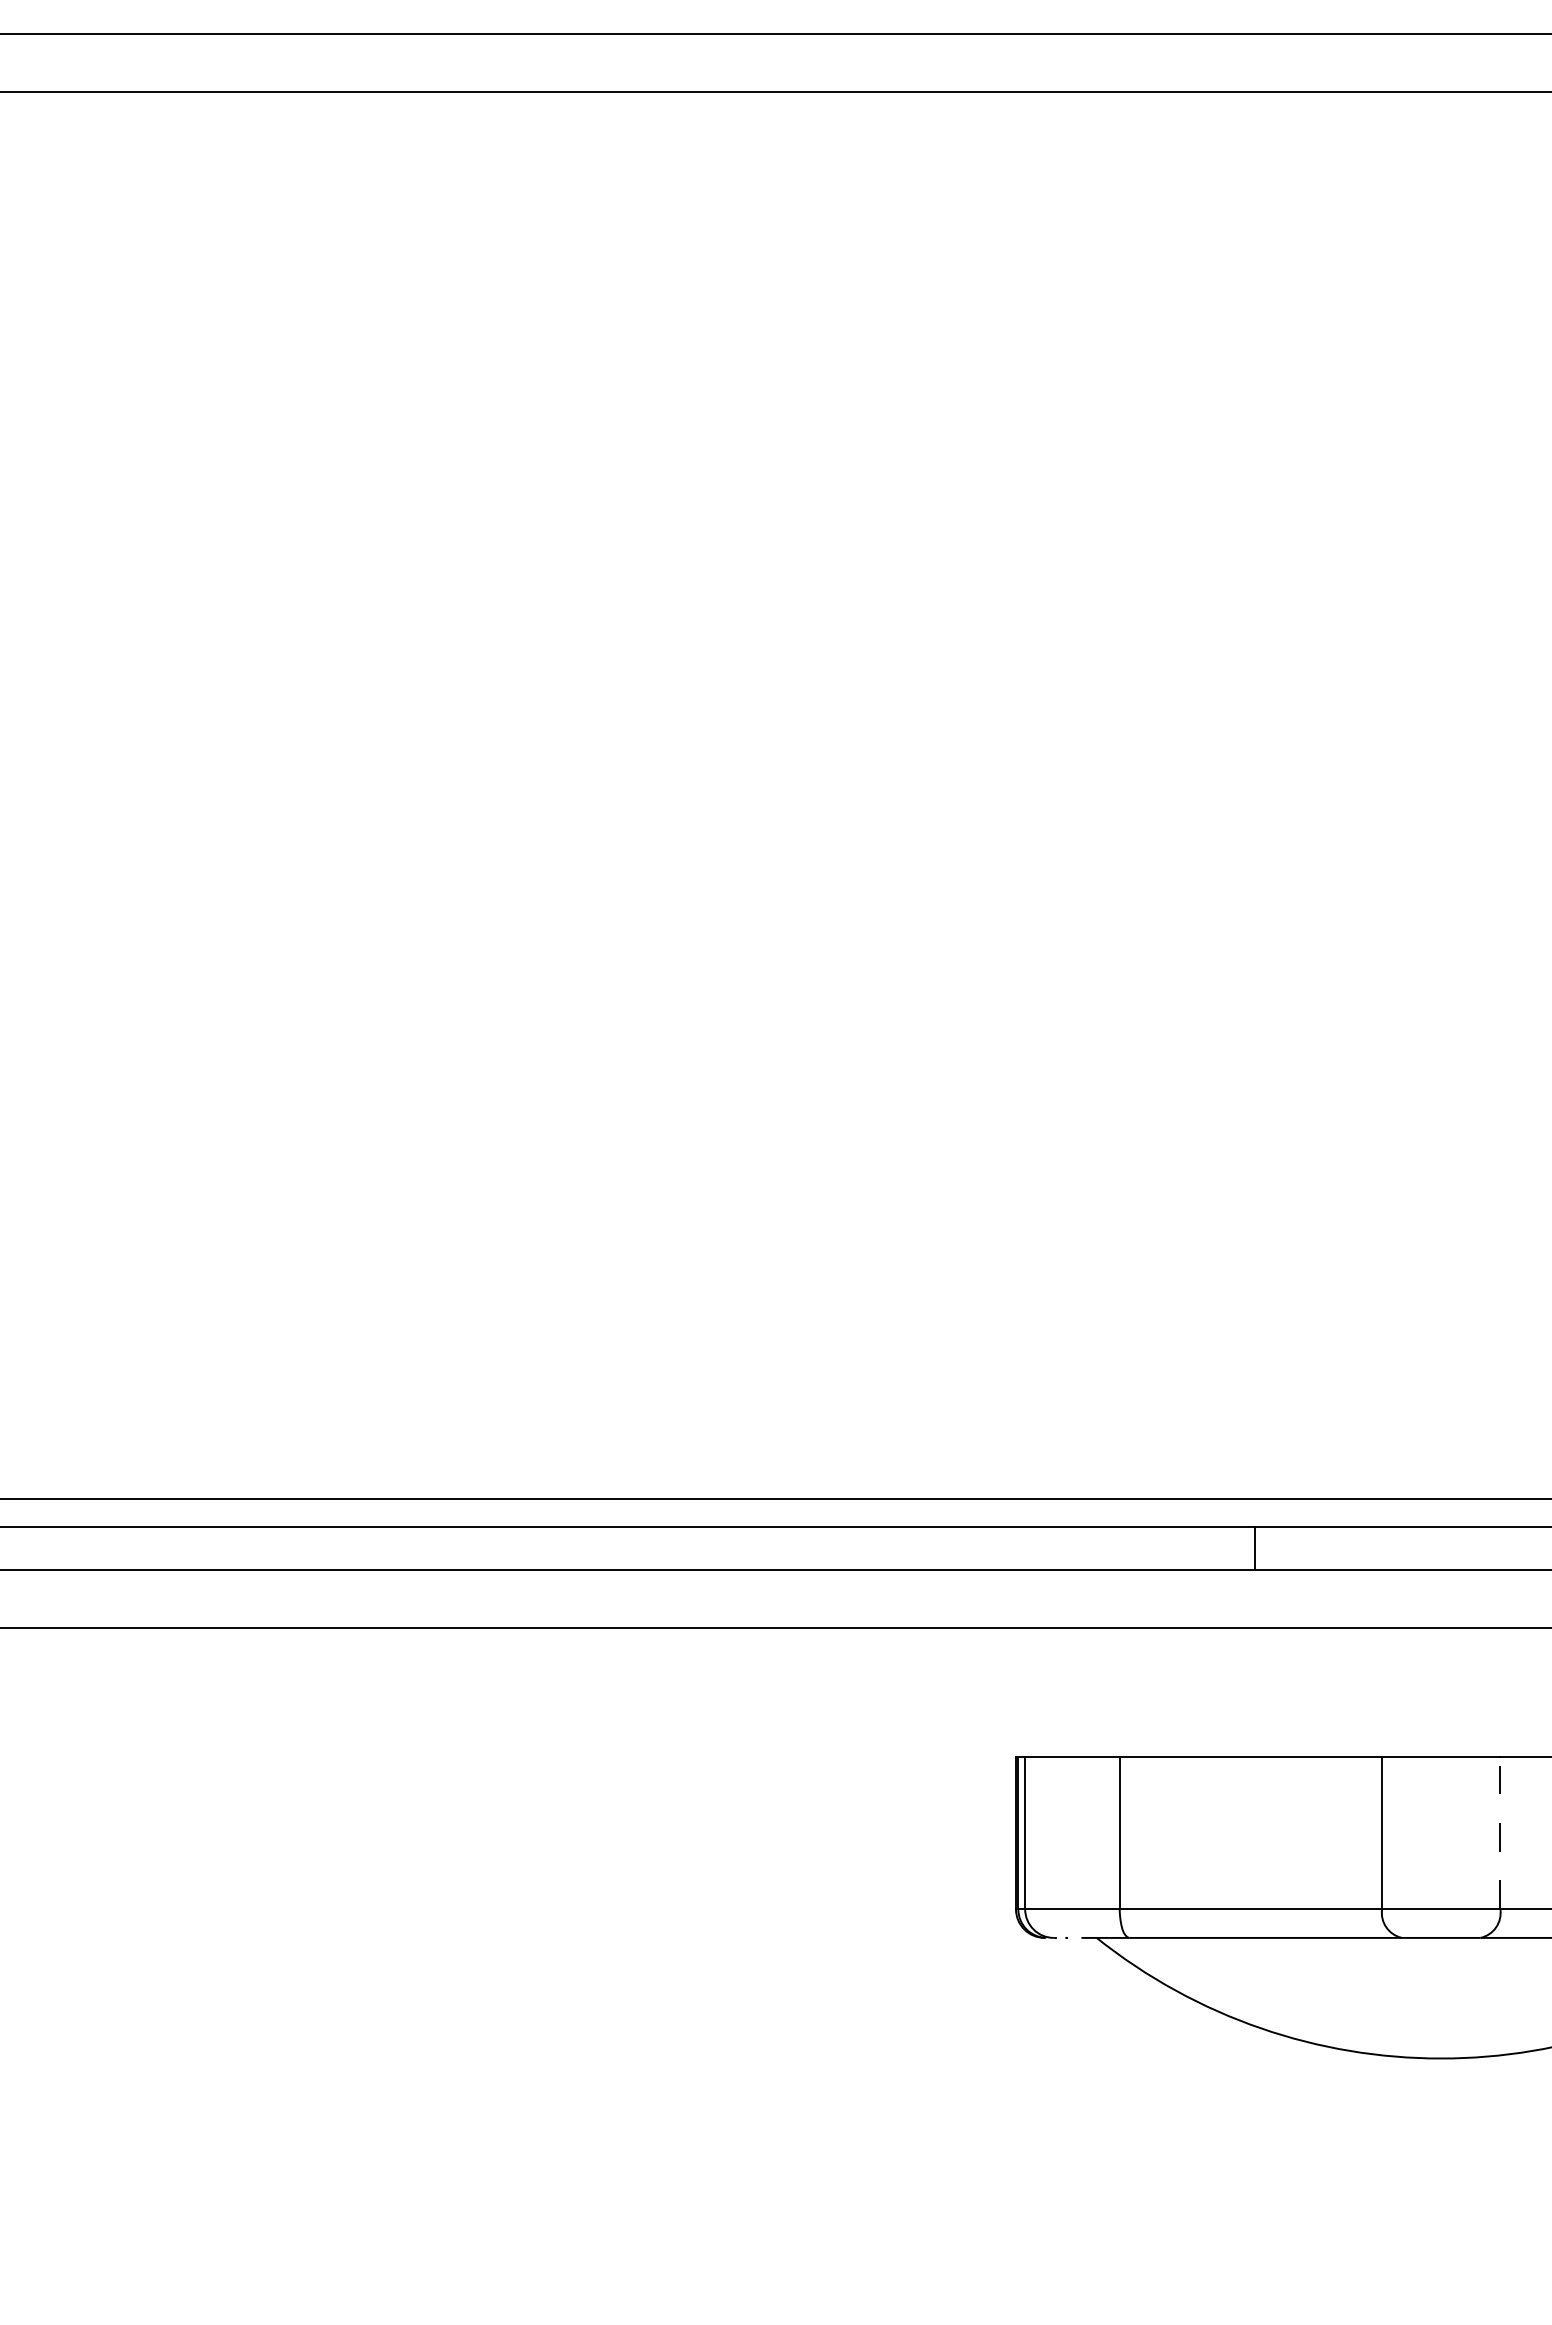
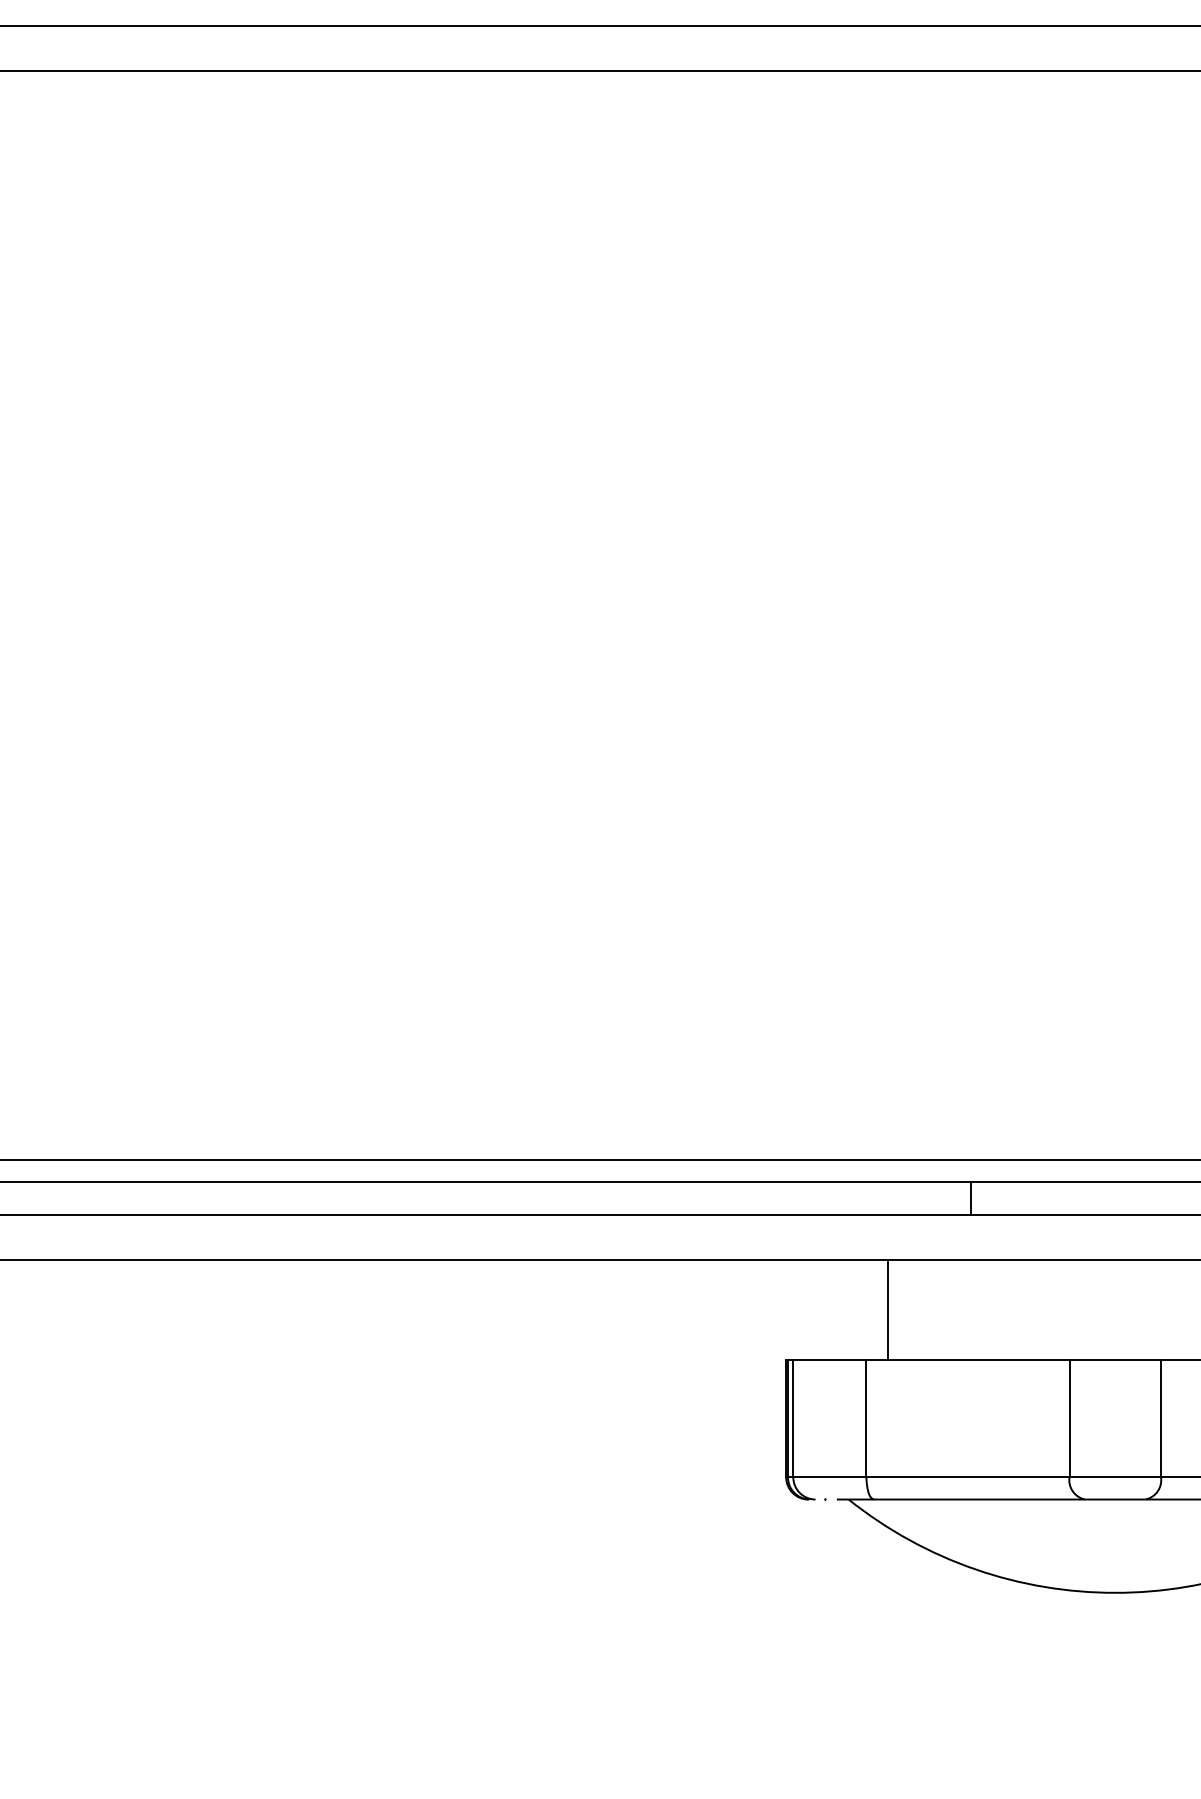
line: (1146, 1692) -> (887, 1309), added
line: (1500, 1832) -> (1161, 1417), dashed -> solid

